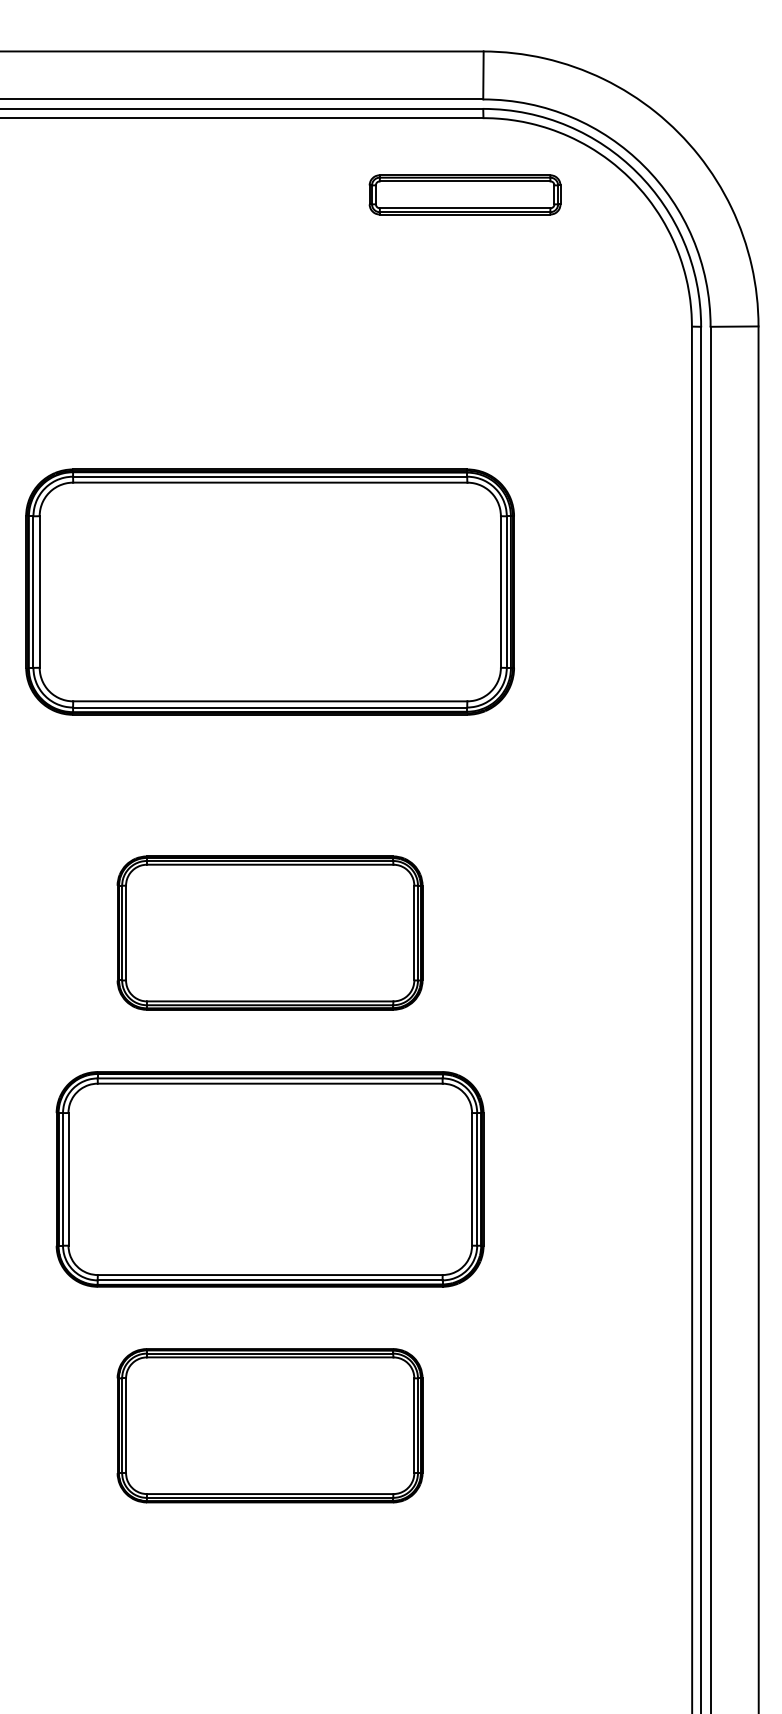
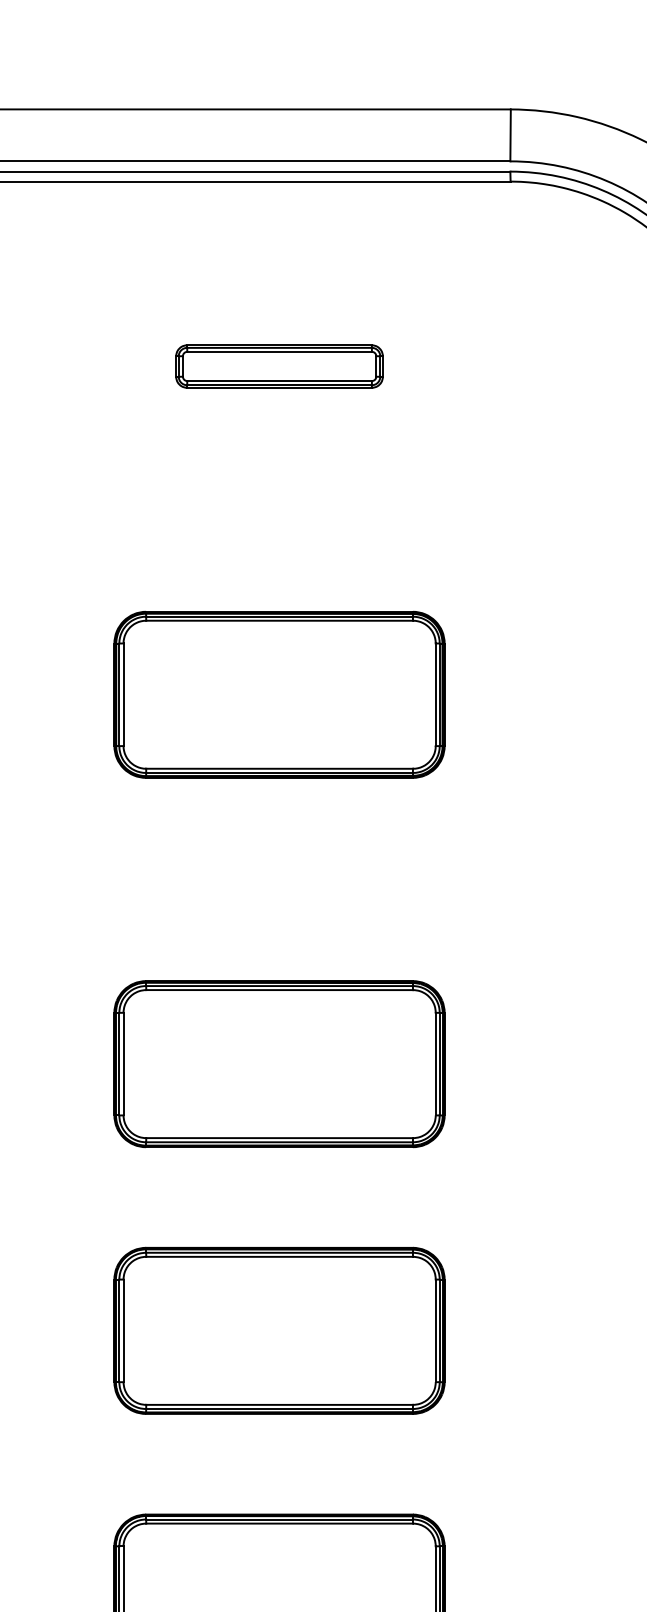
part: (464, 194) -> (278, 366), moved
part: (269, 591) -> (278, 694), size x0.62
part: (269, 1179) -> (278, 1330), size x0.71

